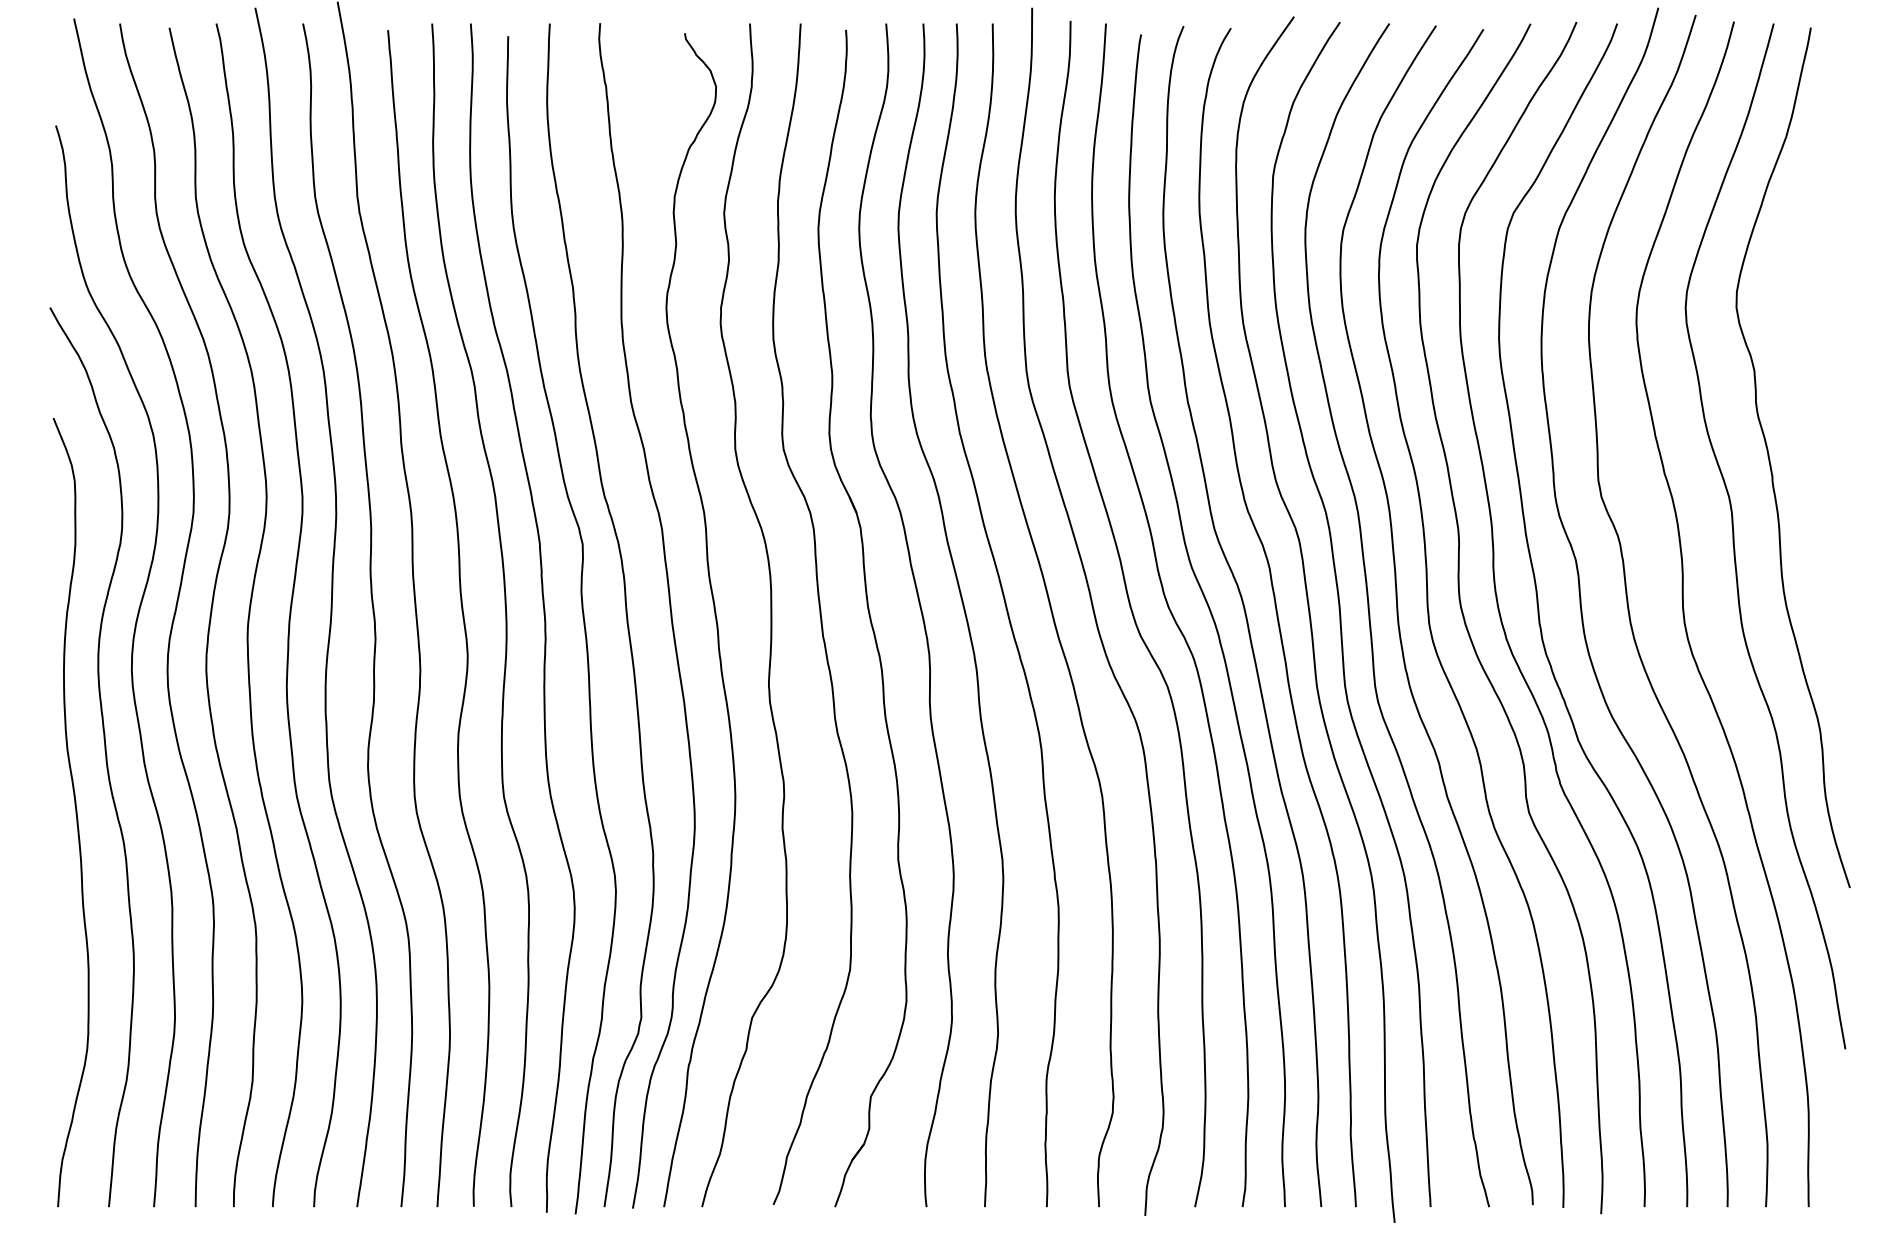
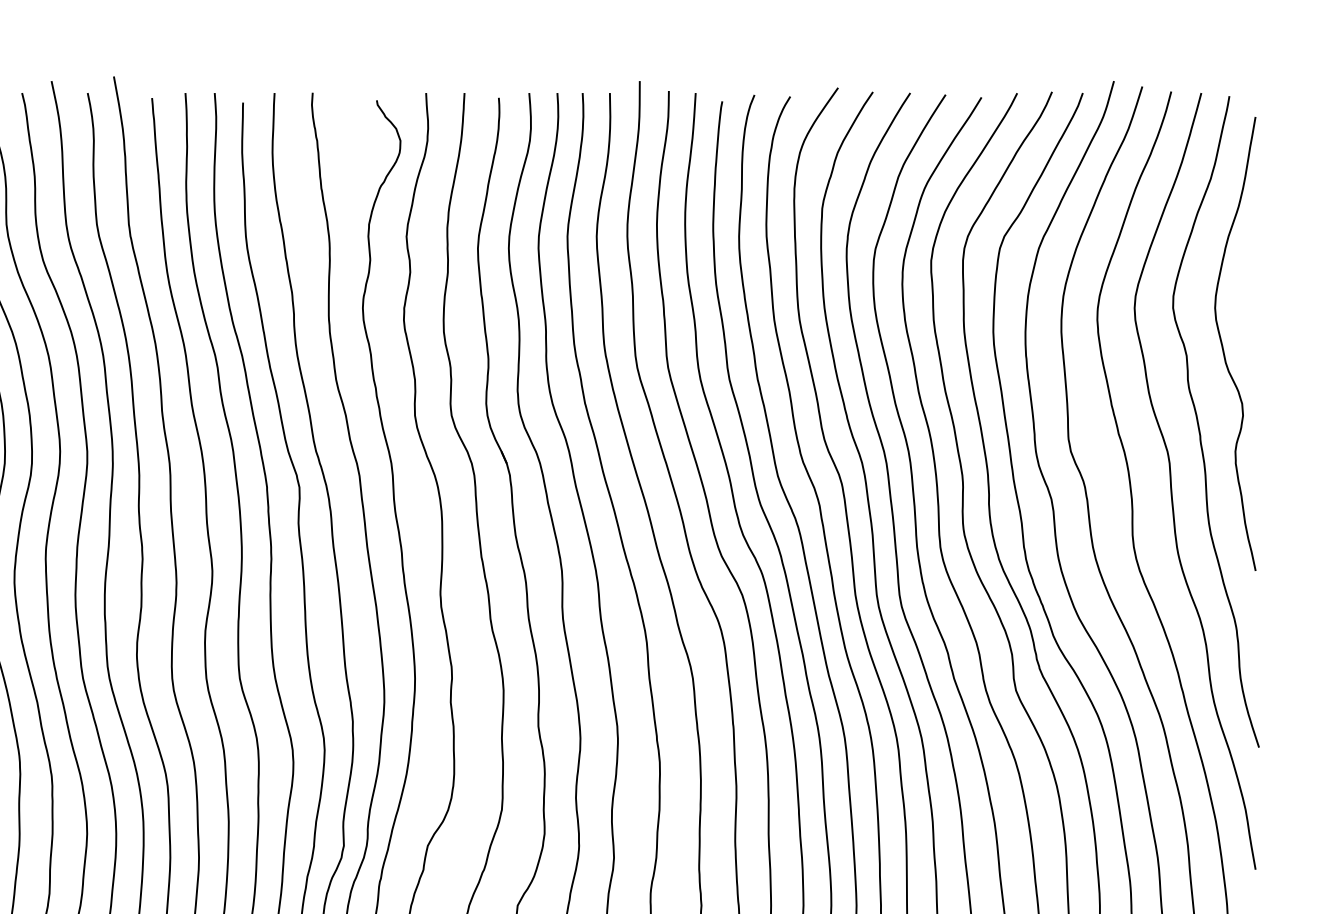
curve: (1802, 356) -> (1223, 345), added

